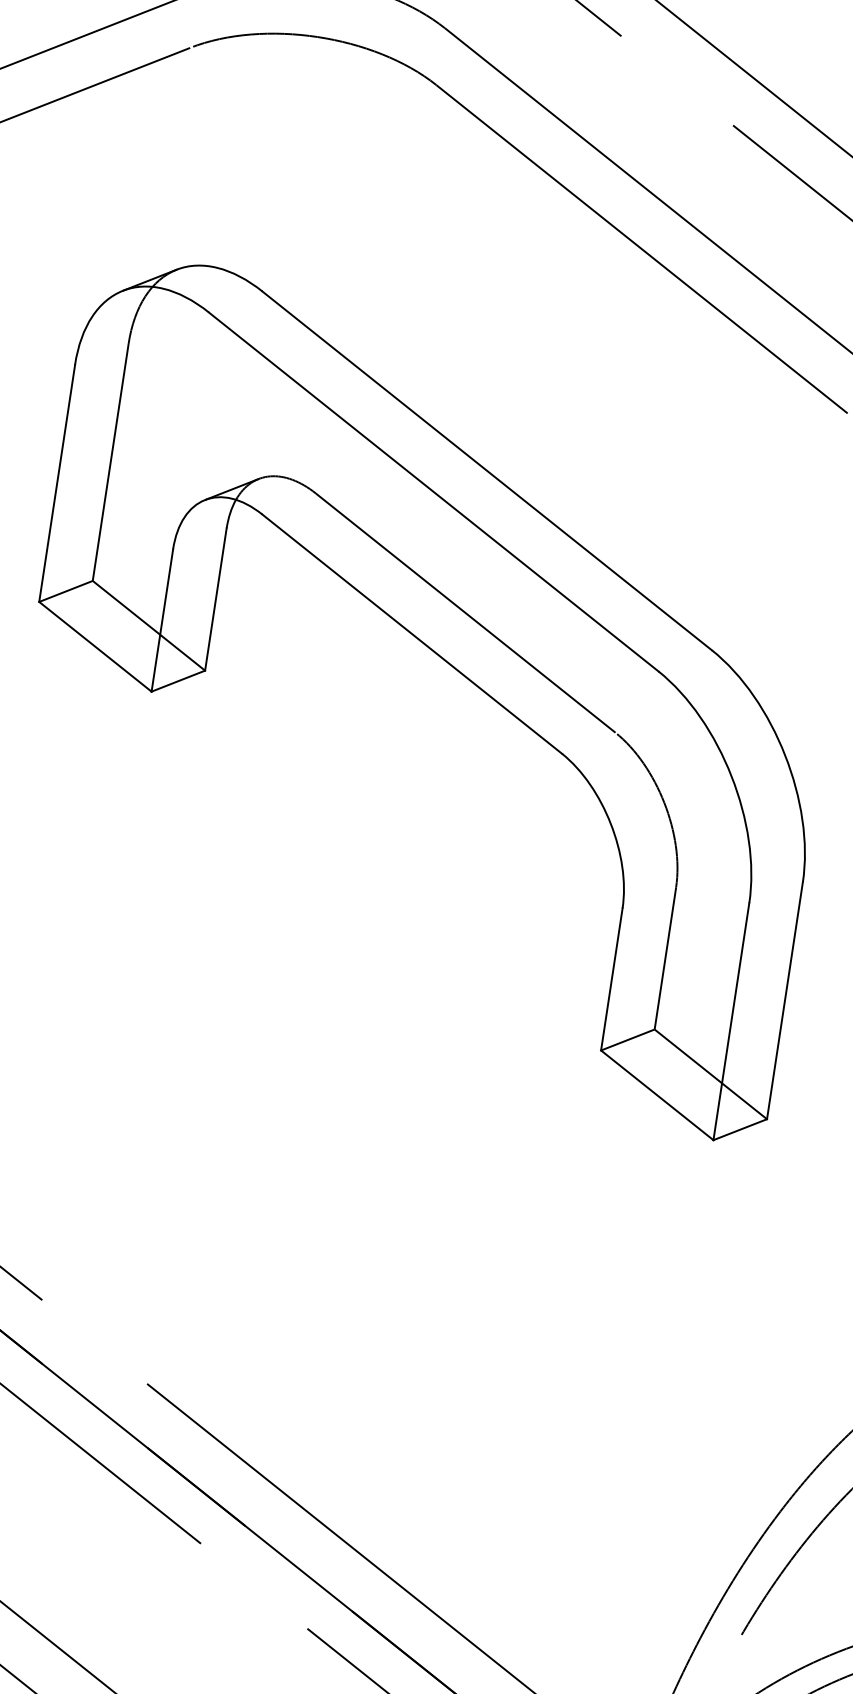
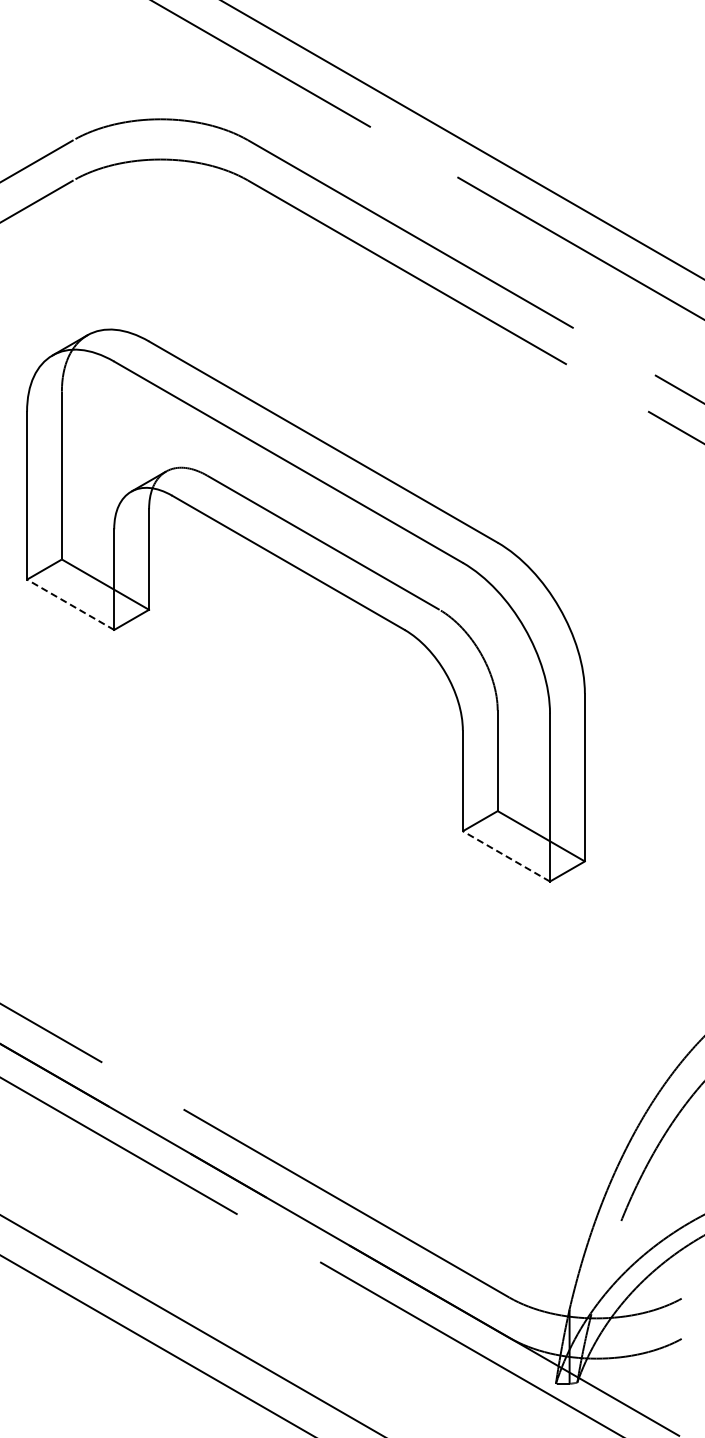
line: (95, 646) -> (70, 604), solid -> dashed
line: (657, 1095) -> (506, 856), solid -> dashed

